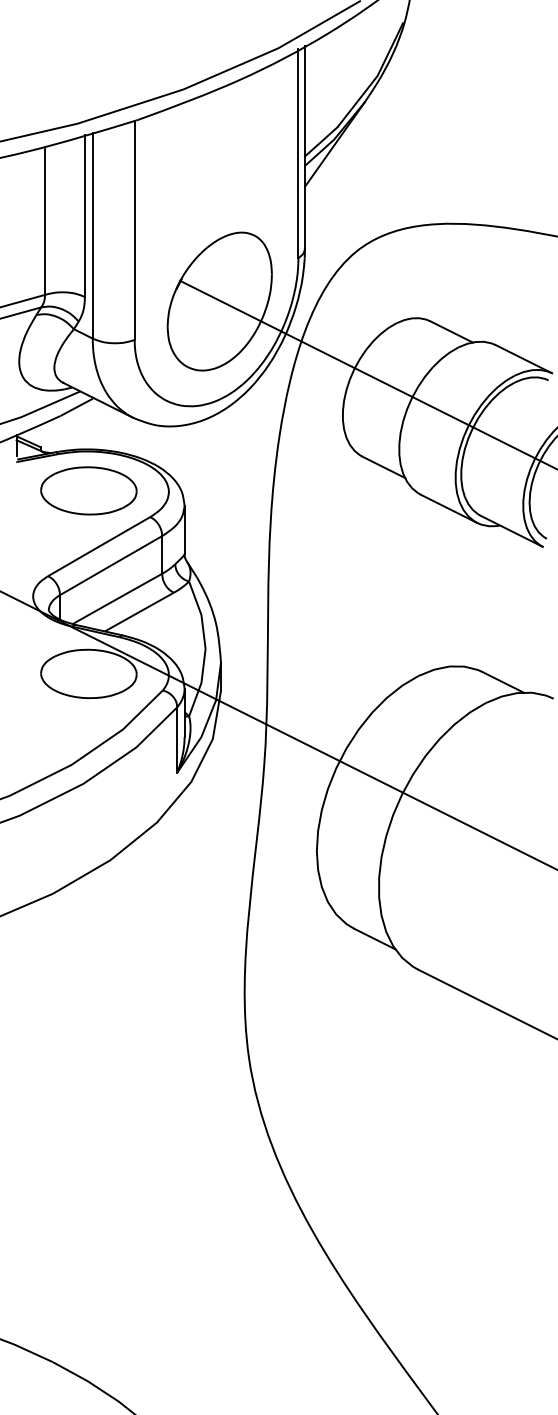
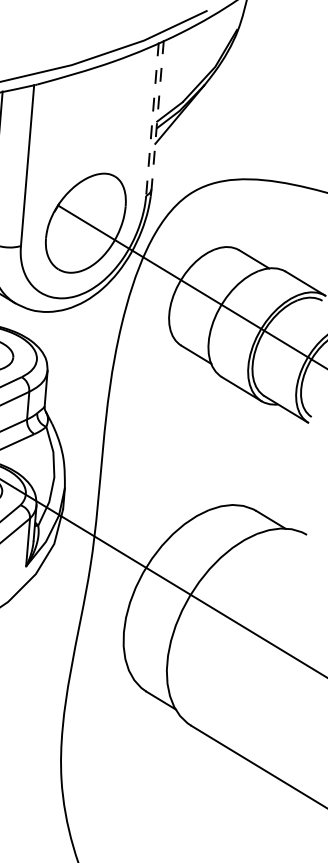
line: (305, 147) -> (158, 115), solid -> dashed
line: (298, 154) -> (152, 119), solid -> dashed

